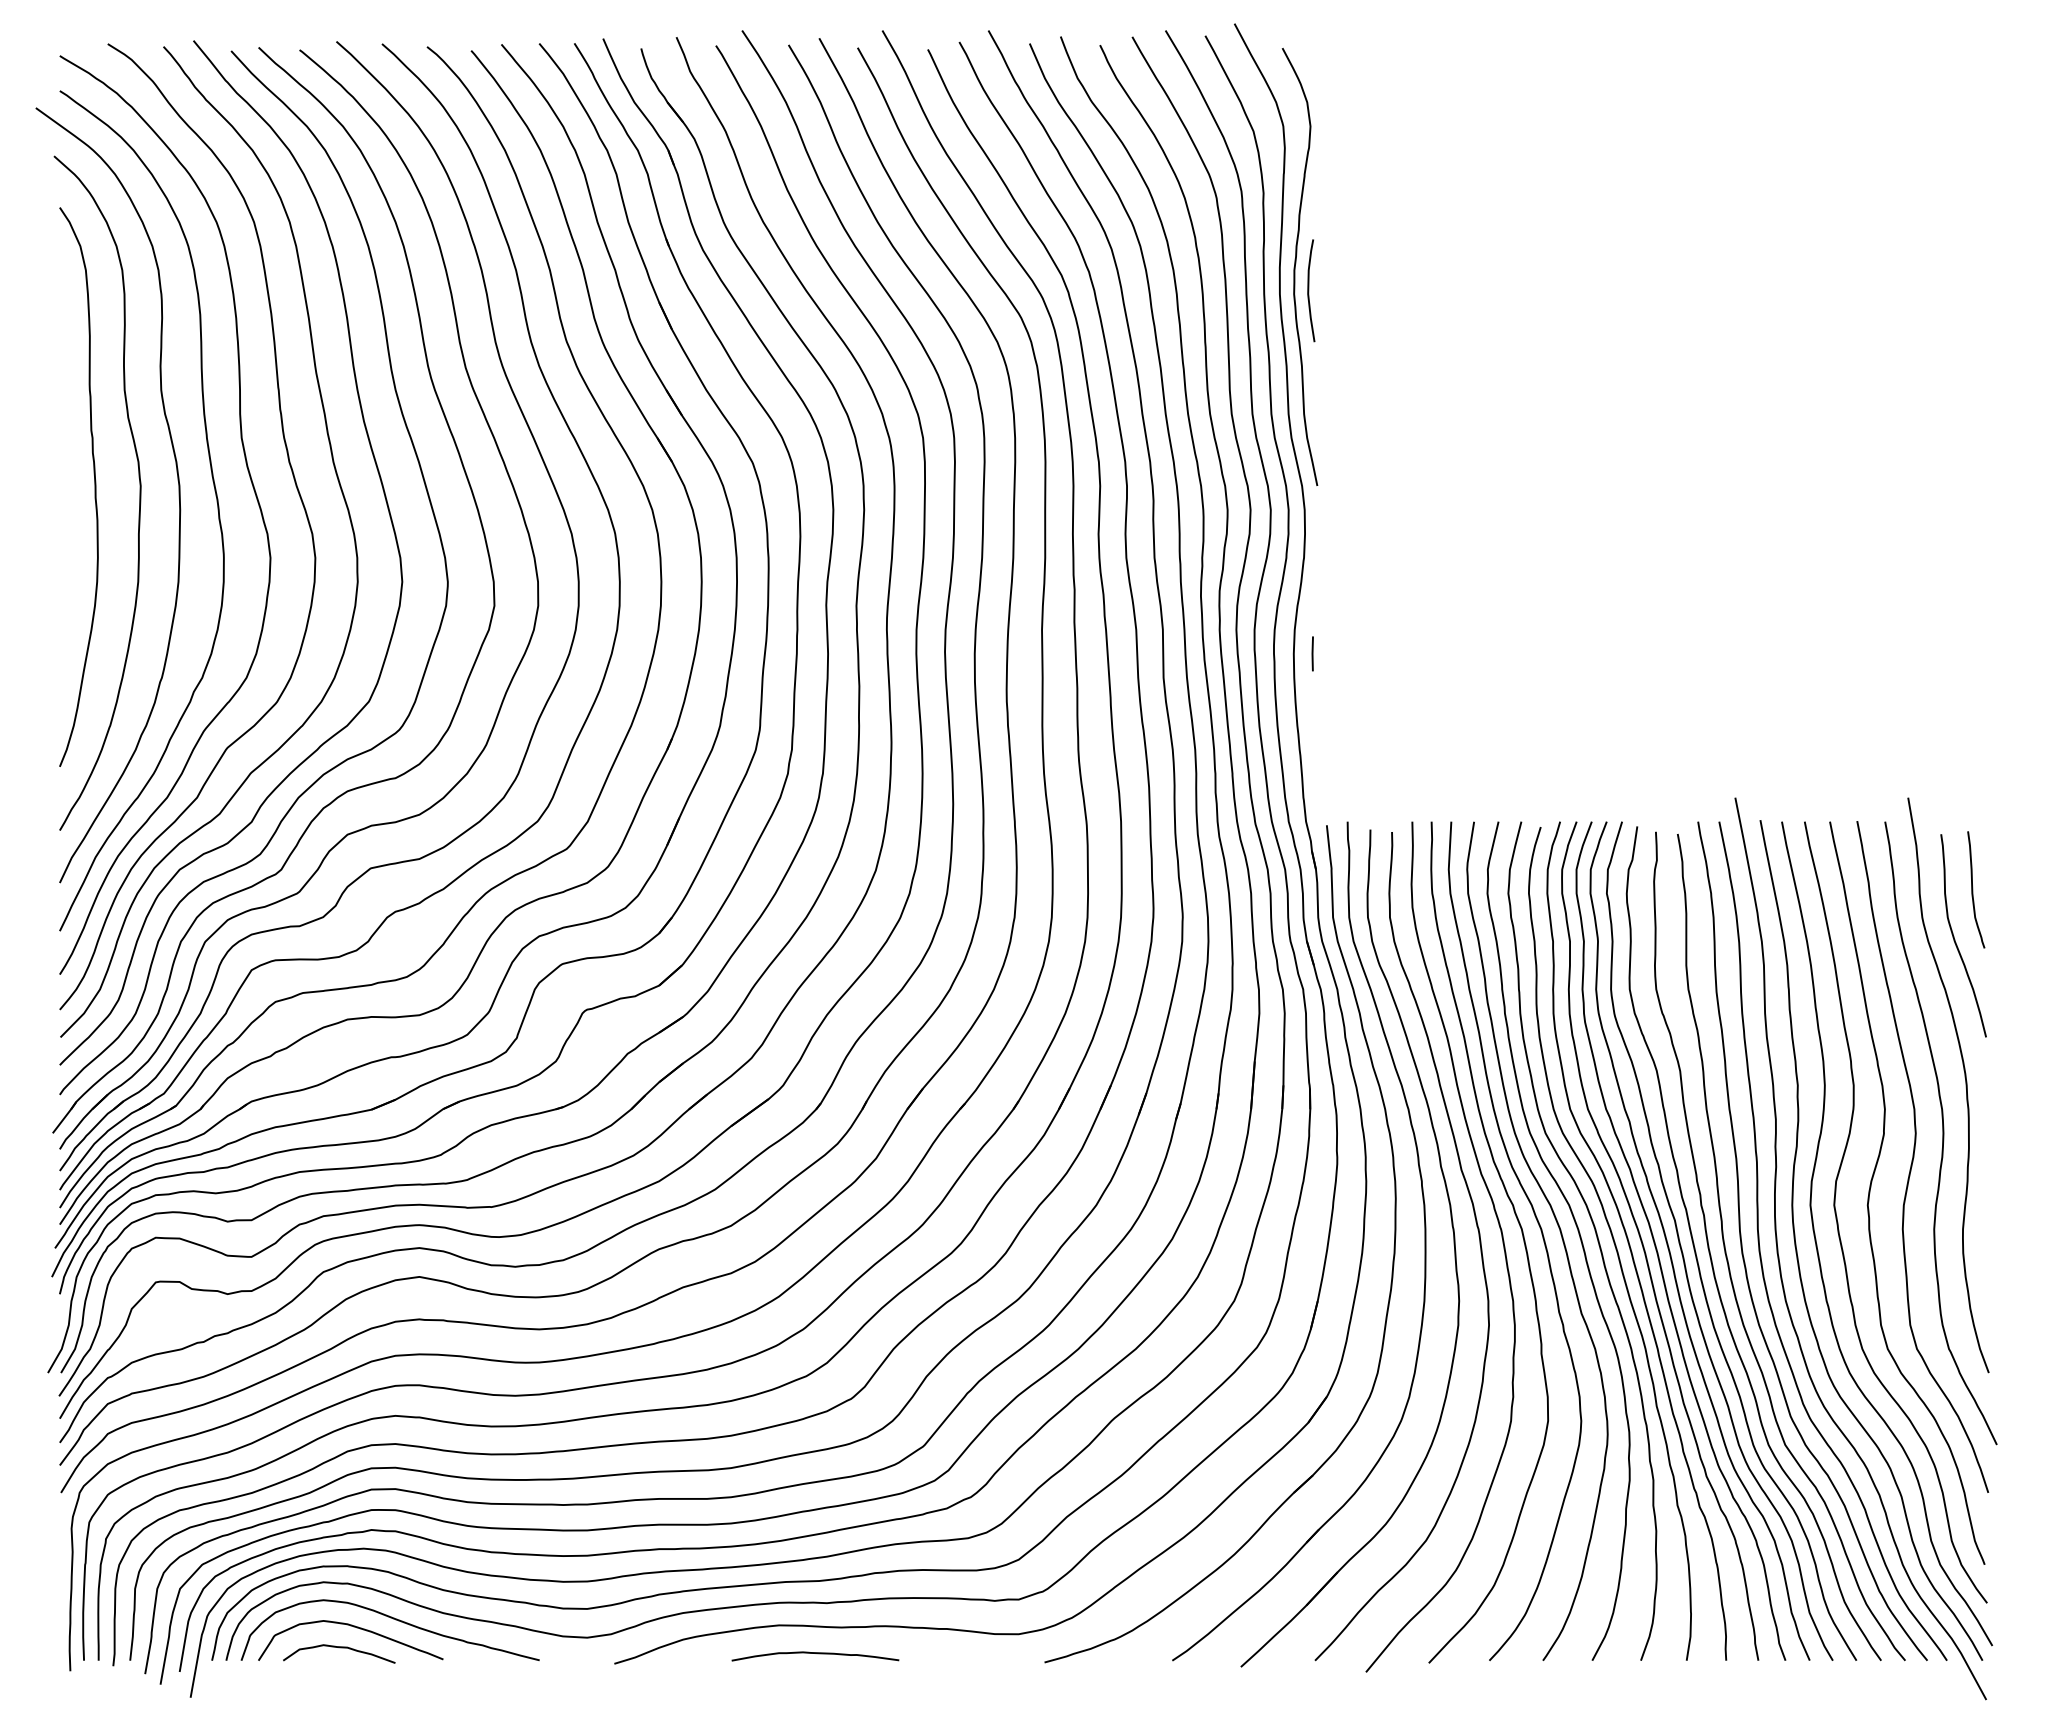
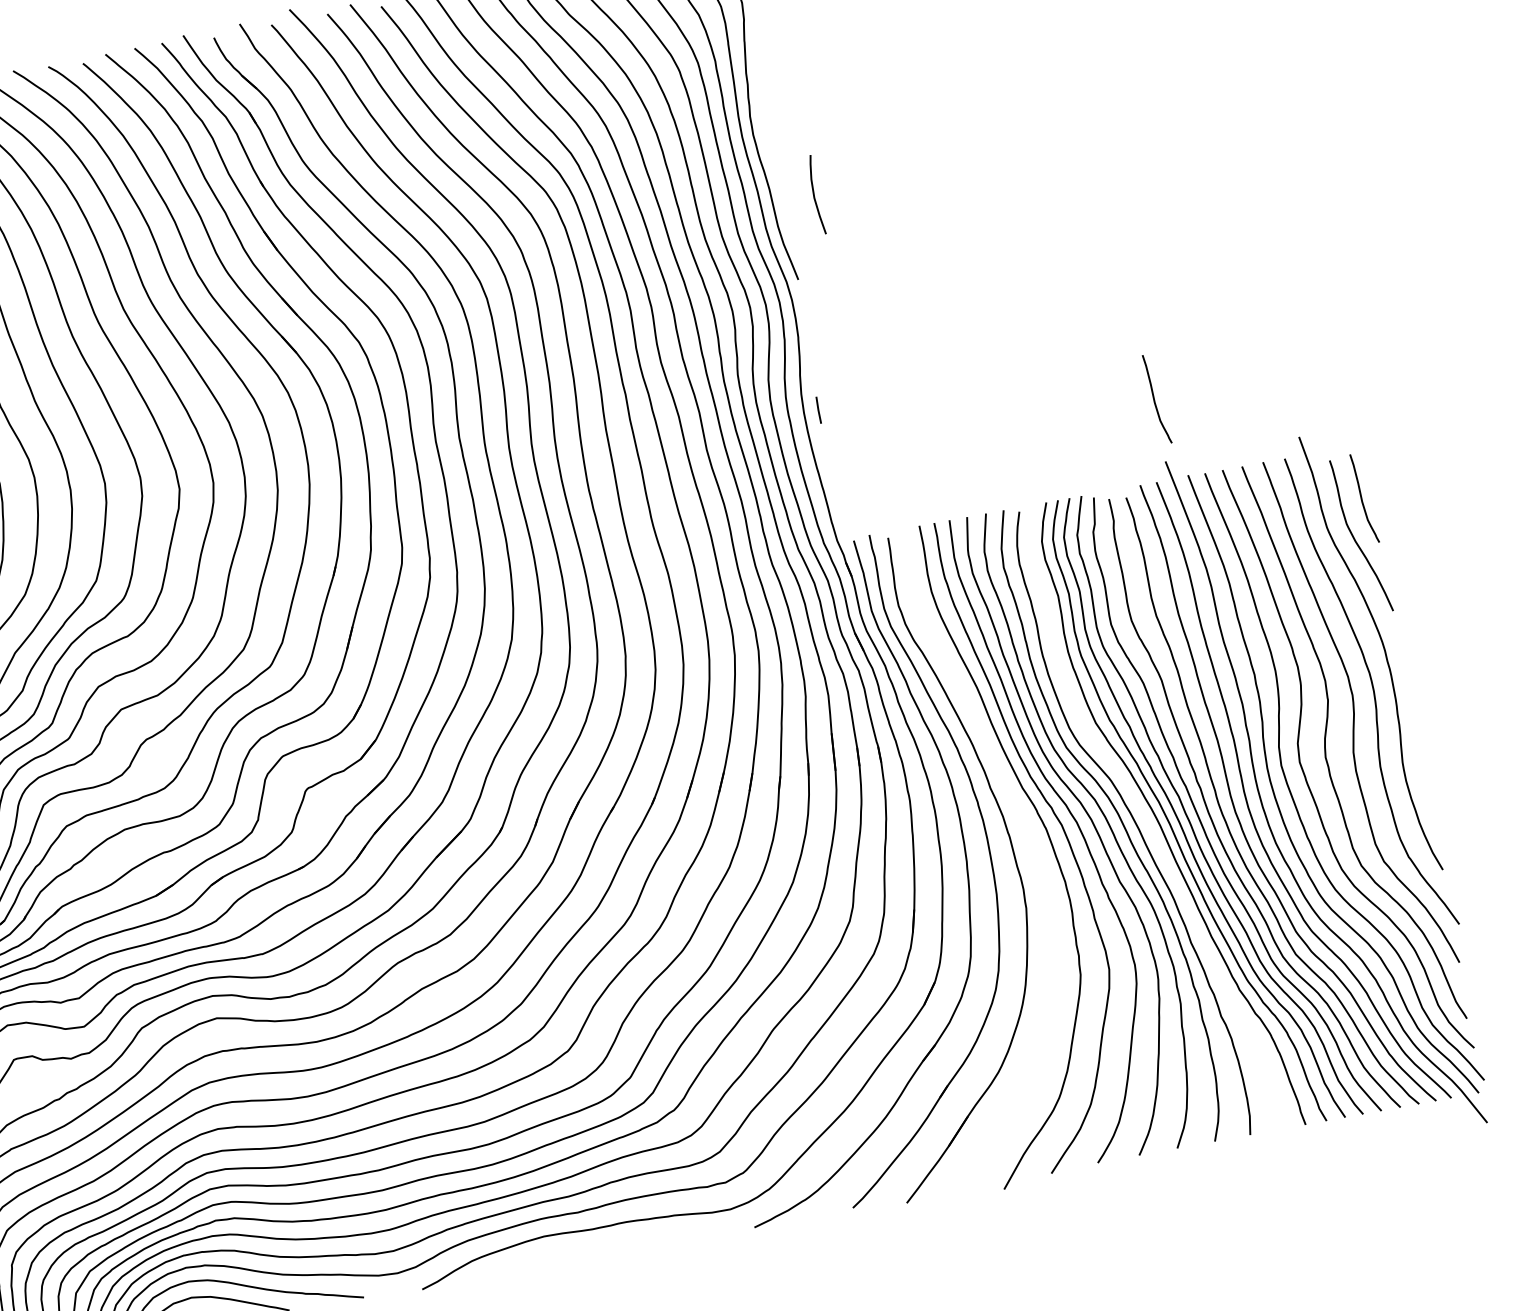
curve: (1309, 290) -> (814, 195), moved
curve: (1736, 717) -> (1155, 399), added
curve: (1476, 1226) -> (1026, 829), removed
curve: (1629, 1241) -> (1146, 819), removed
curve: (817, 1654) -> (577, 1253), removed

